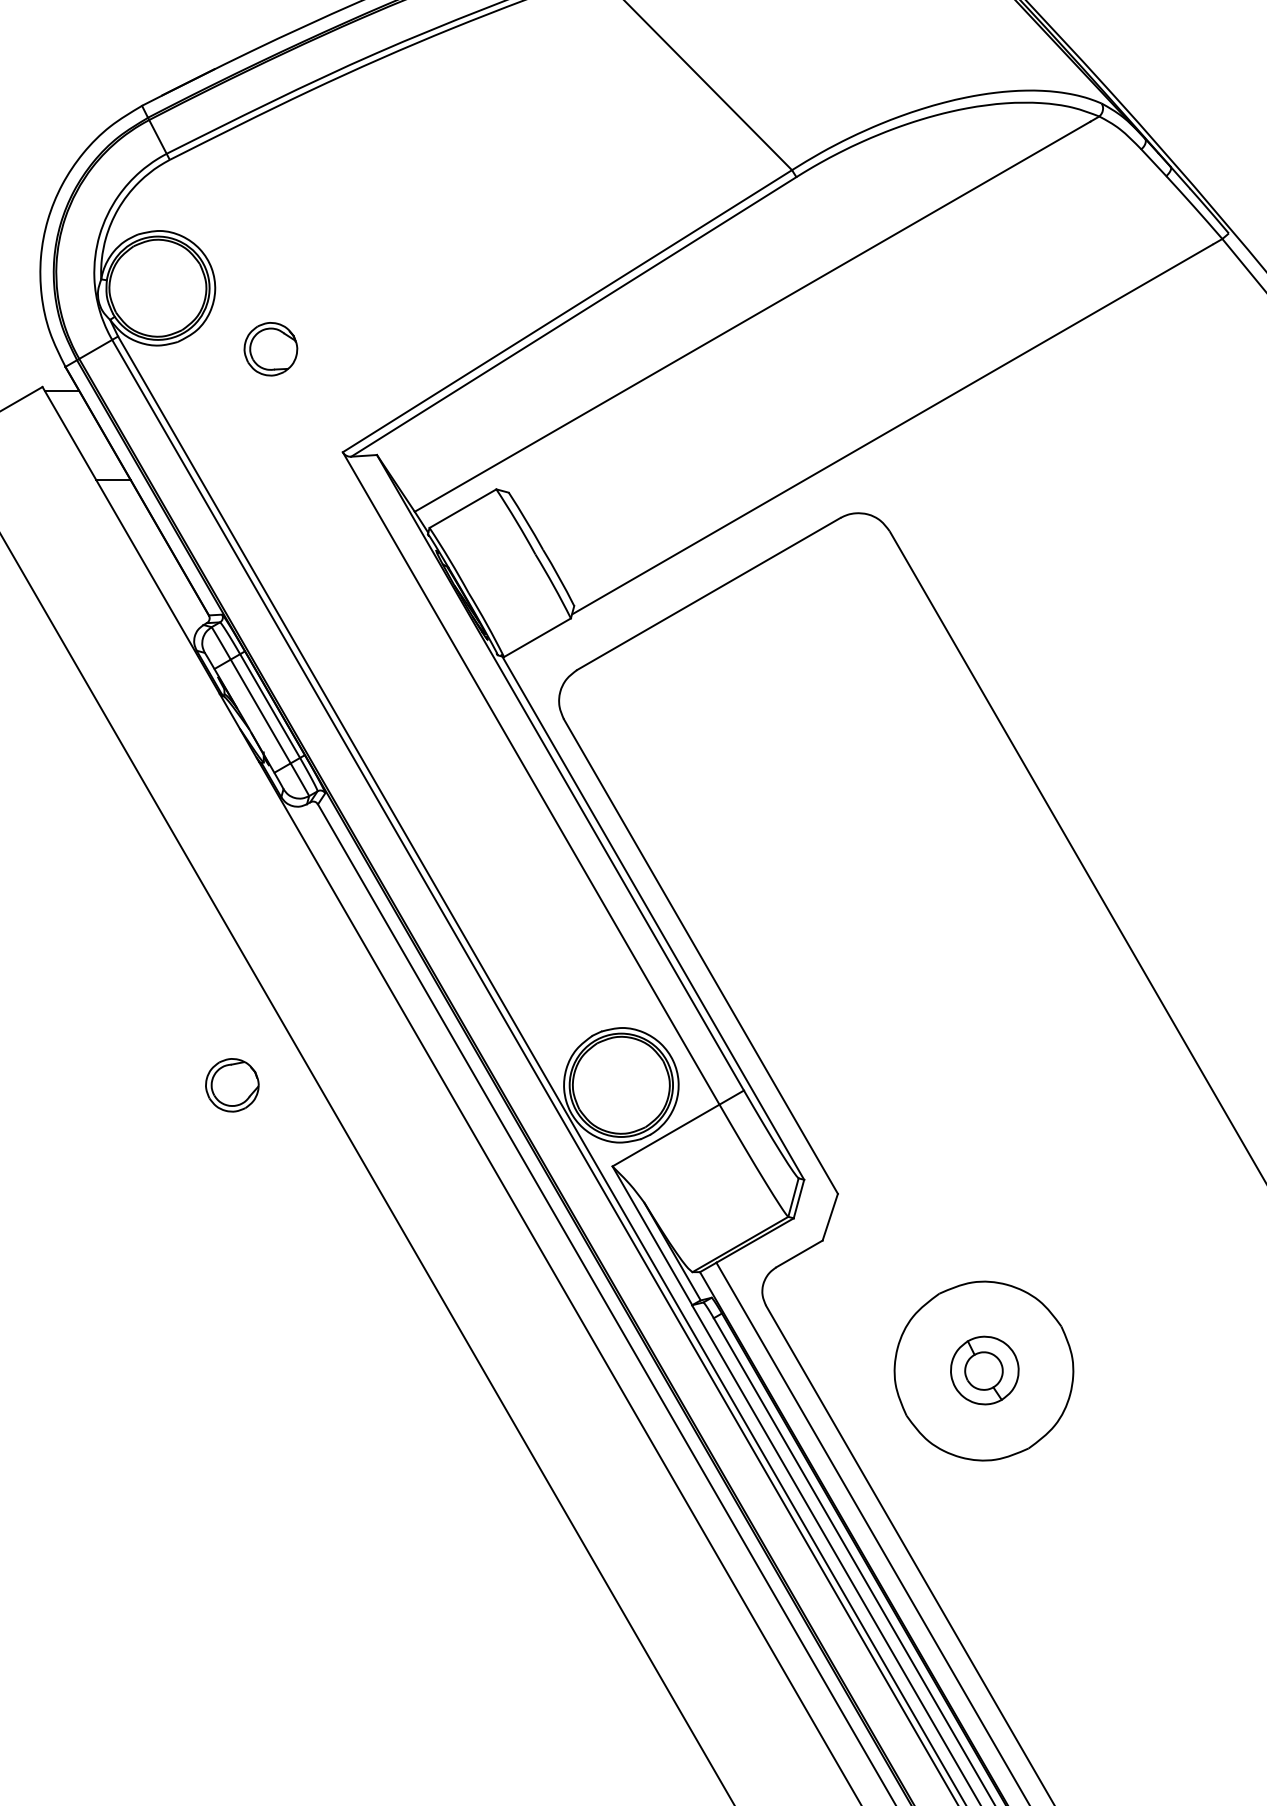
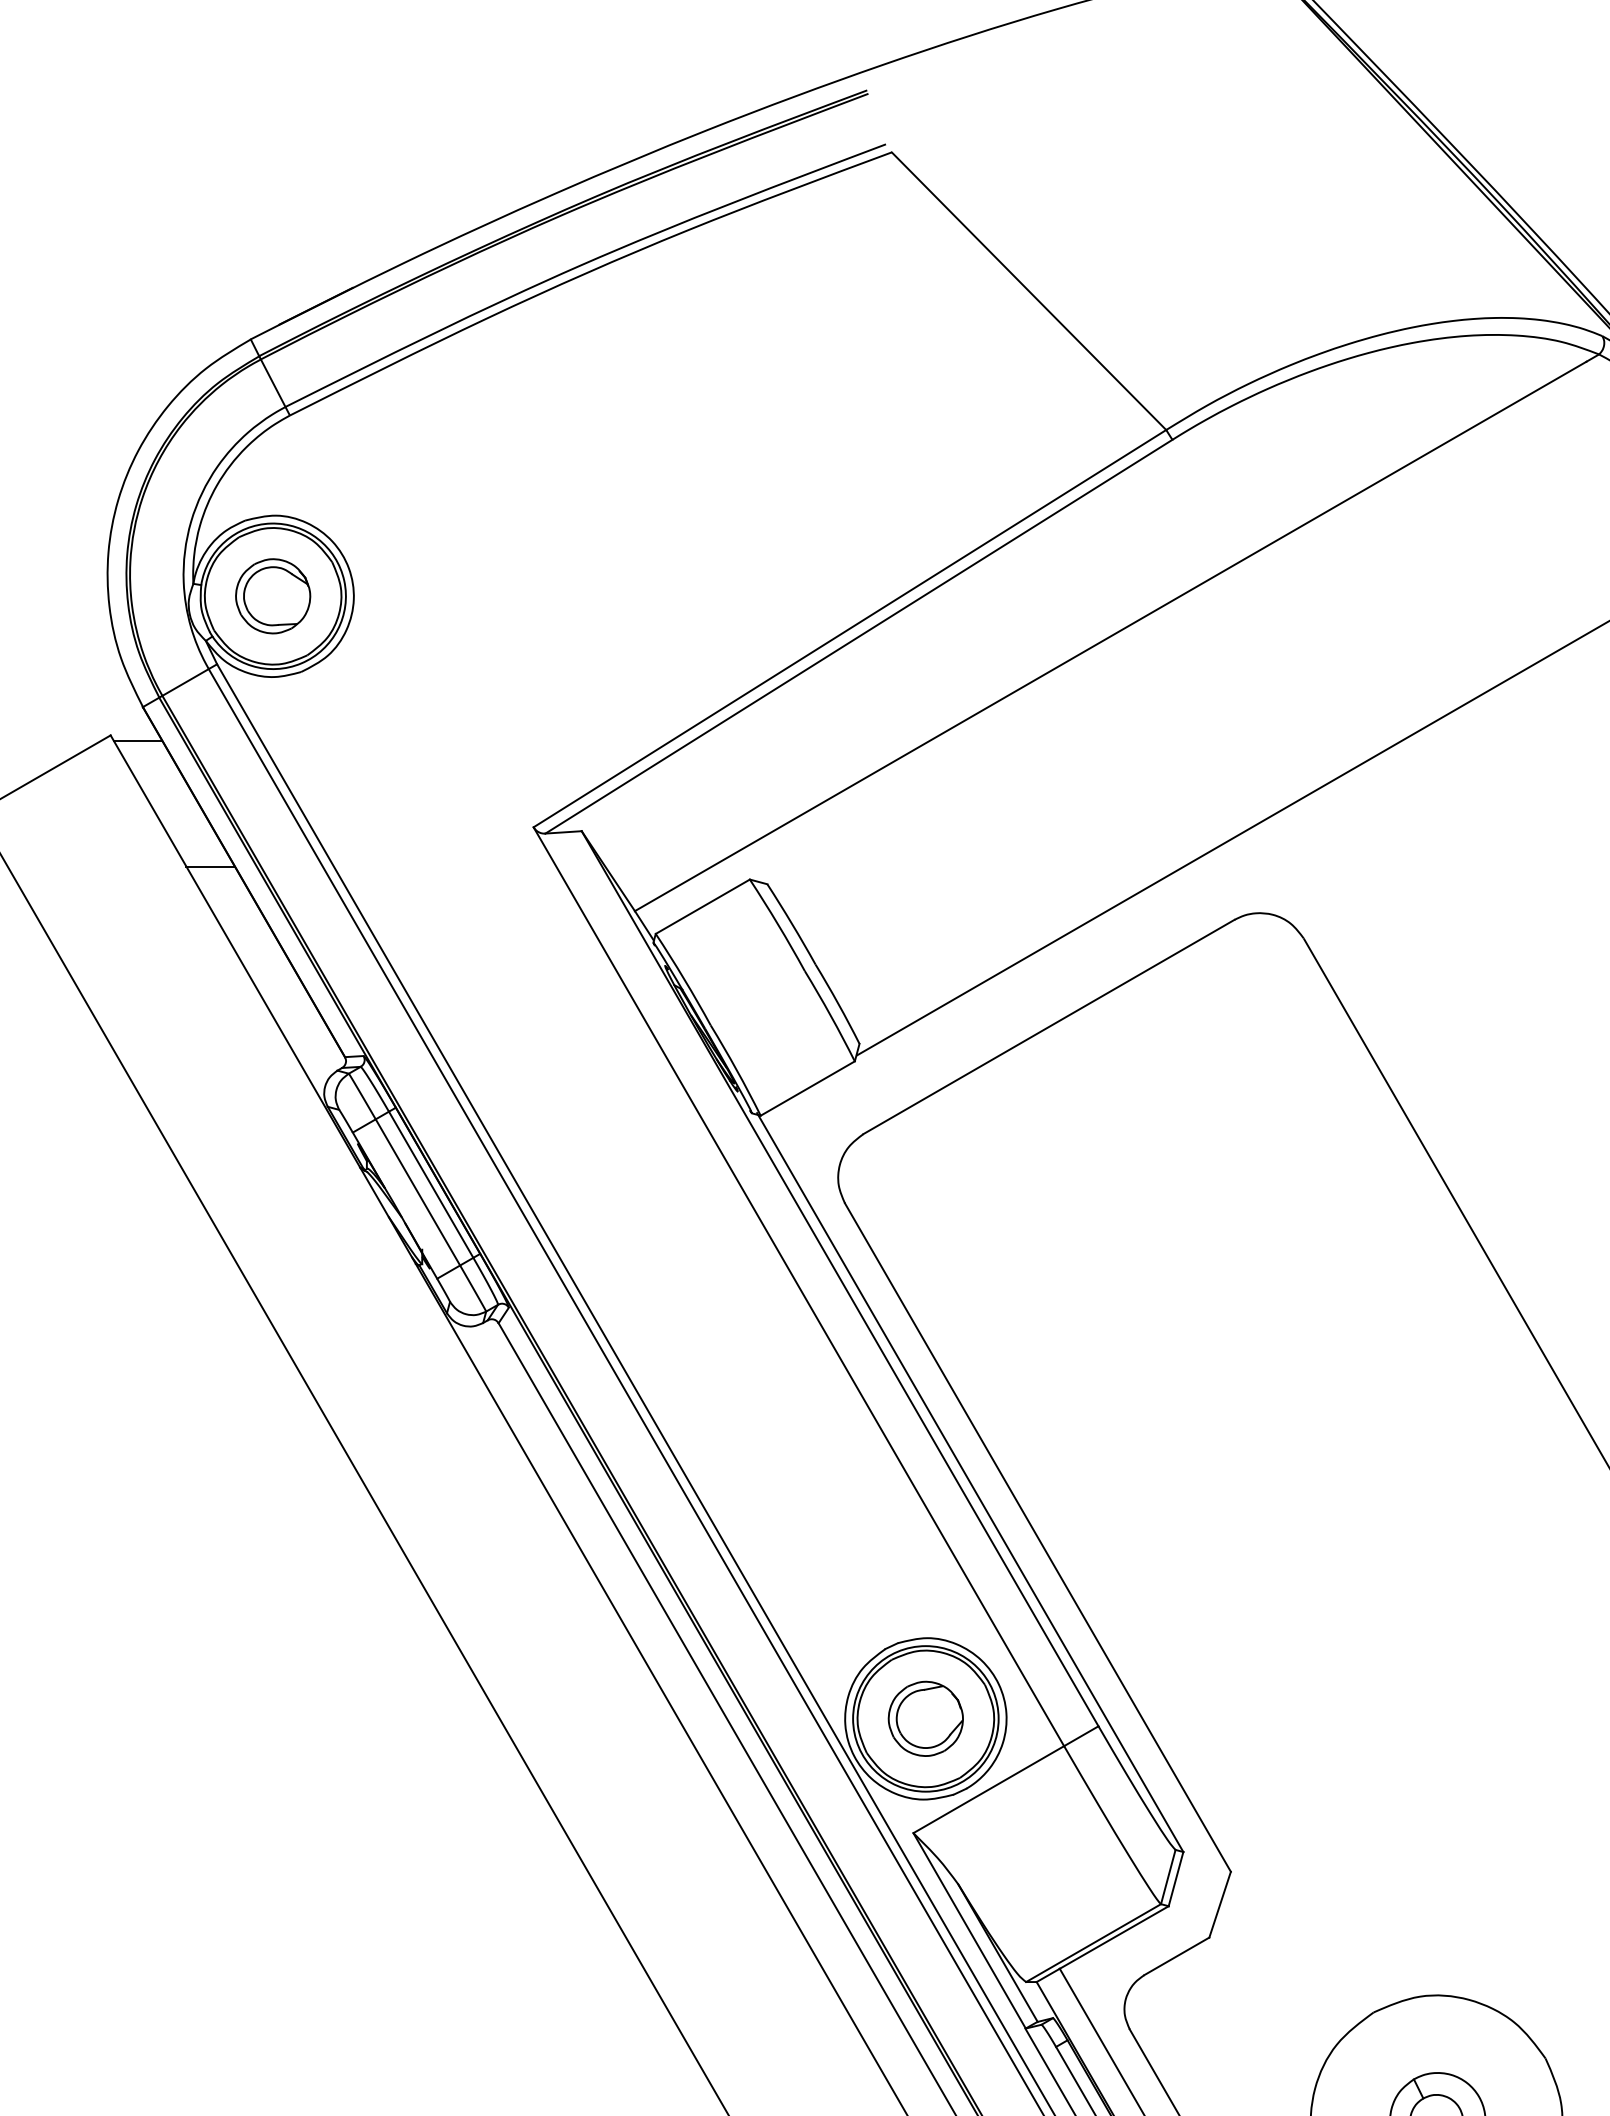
part: (270, 349) -> (272, 596), moved
part: (232, 1085) -> (926, 1719), moved

